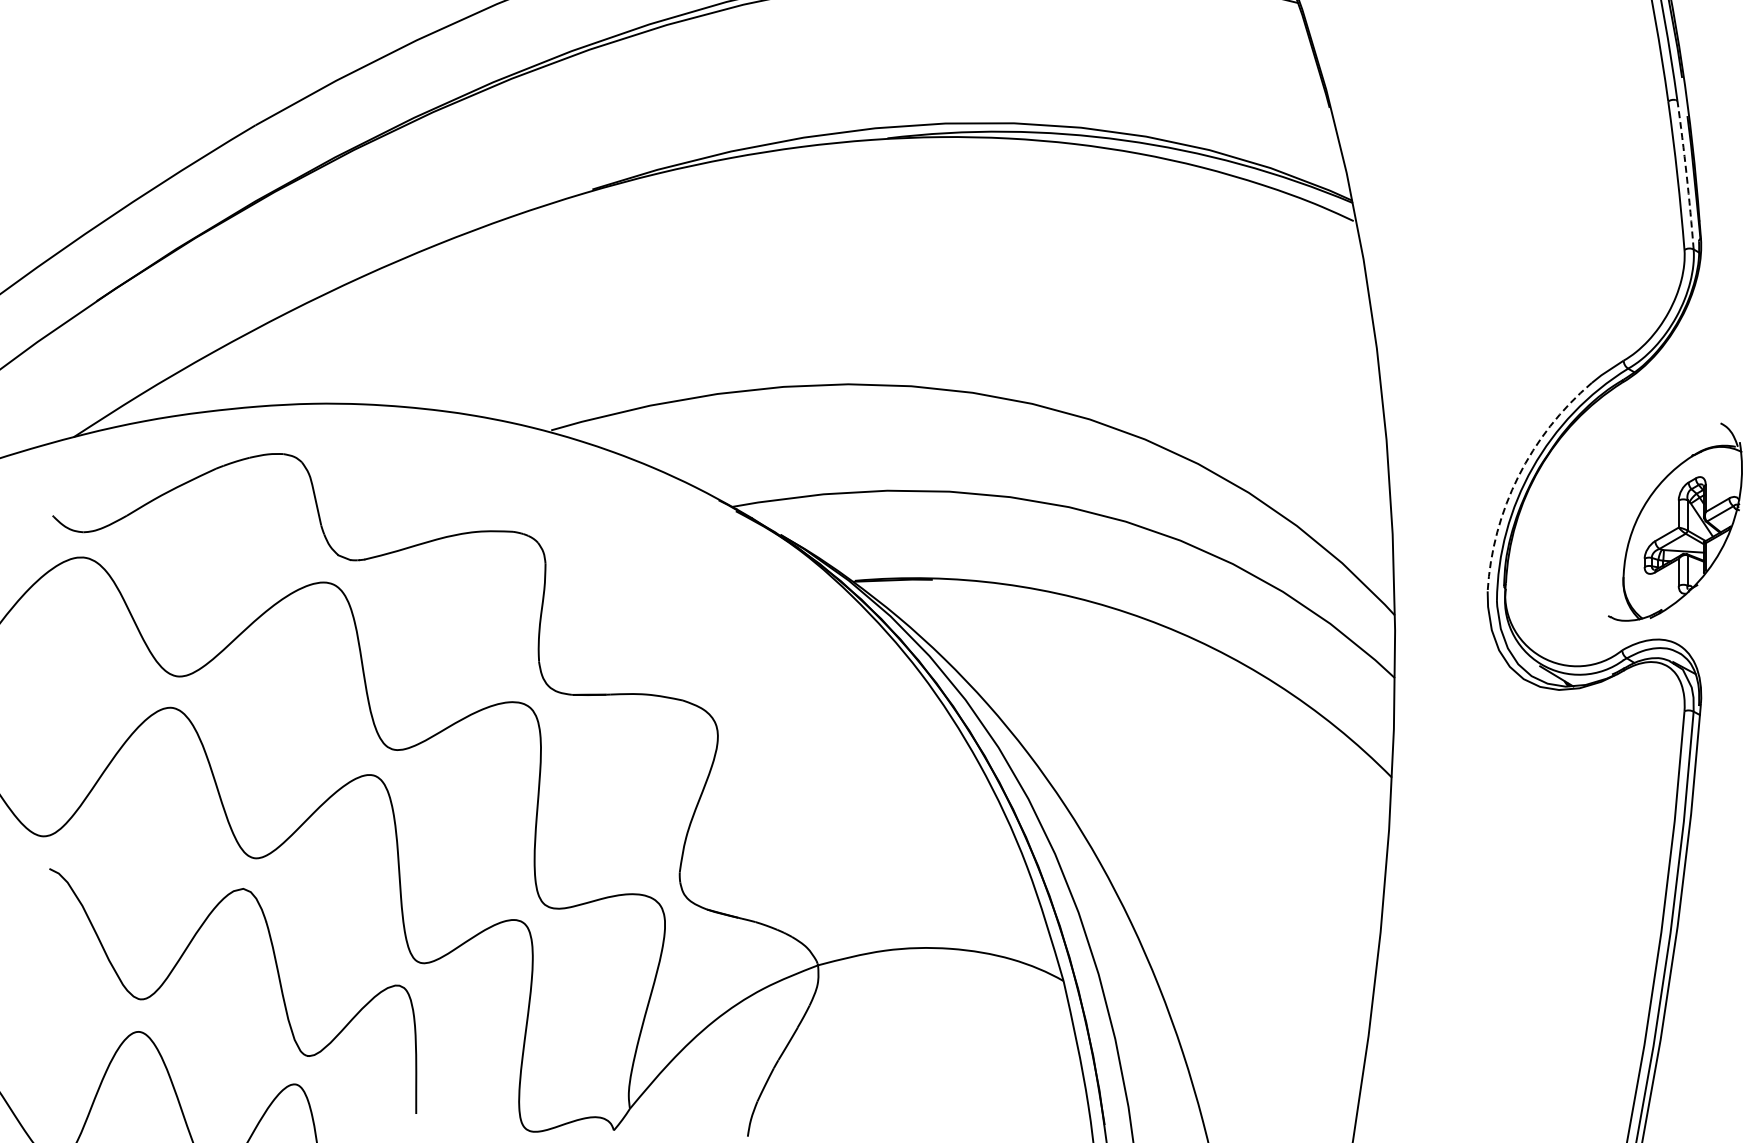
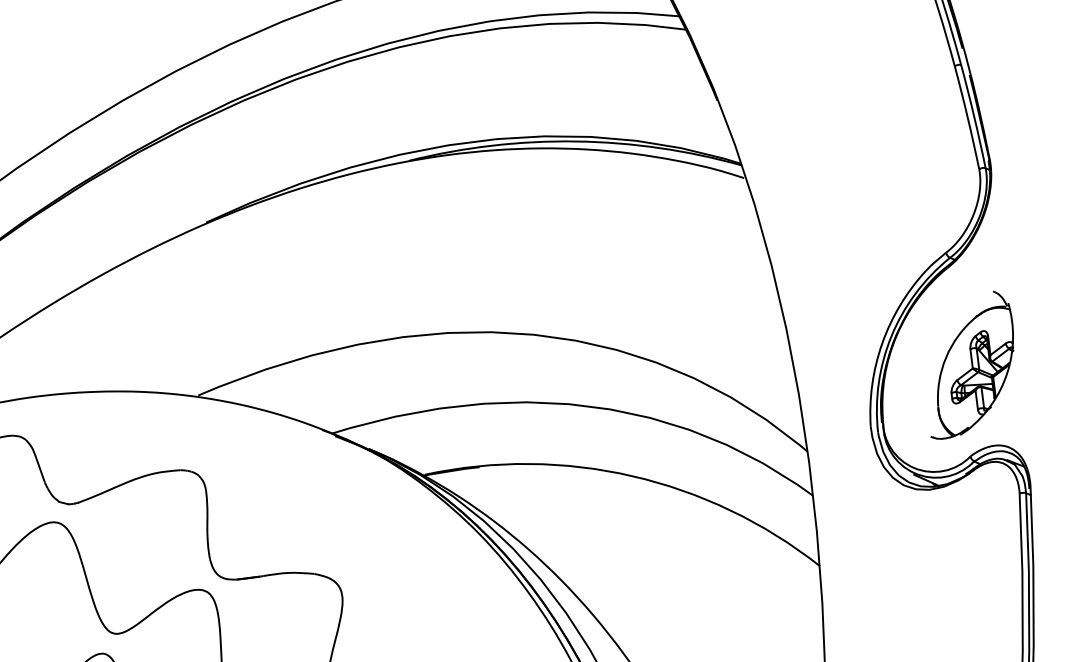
arc: (1686, 175) -> (974, 116), dashed -> solid
arc: (1518, 476) -> (882, 343), dashed -> solid
part: (1674, 521) -> (969, 364), moved

